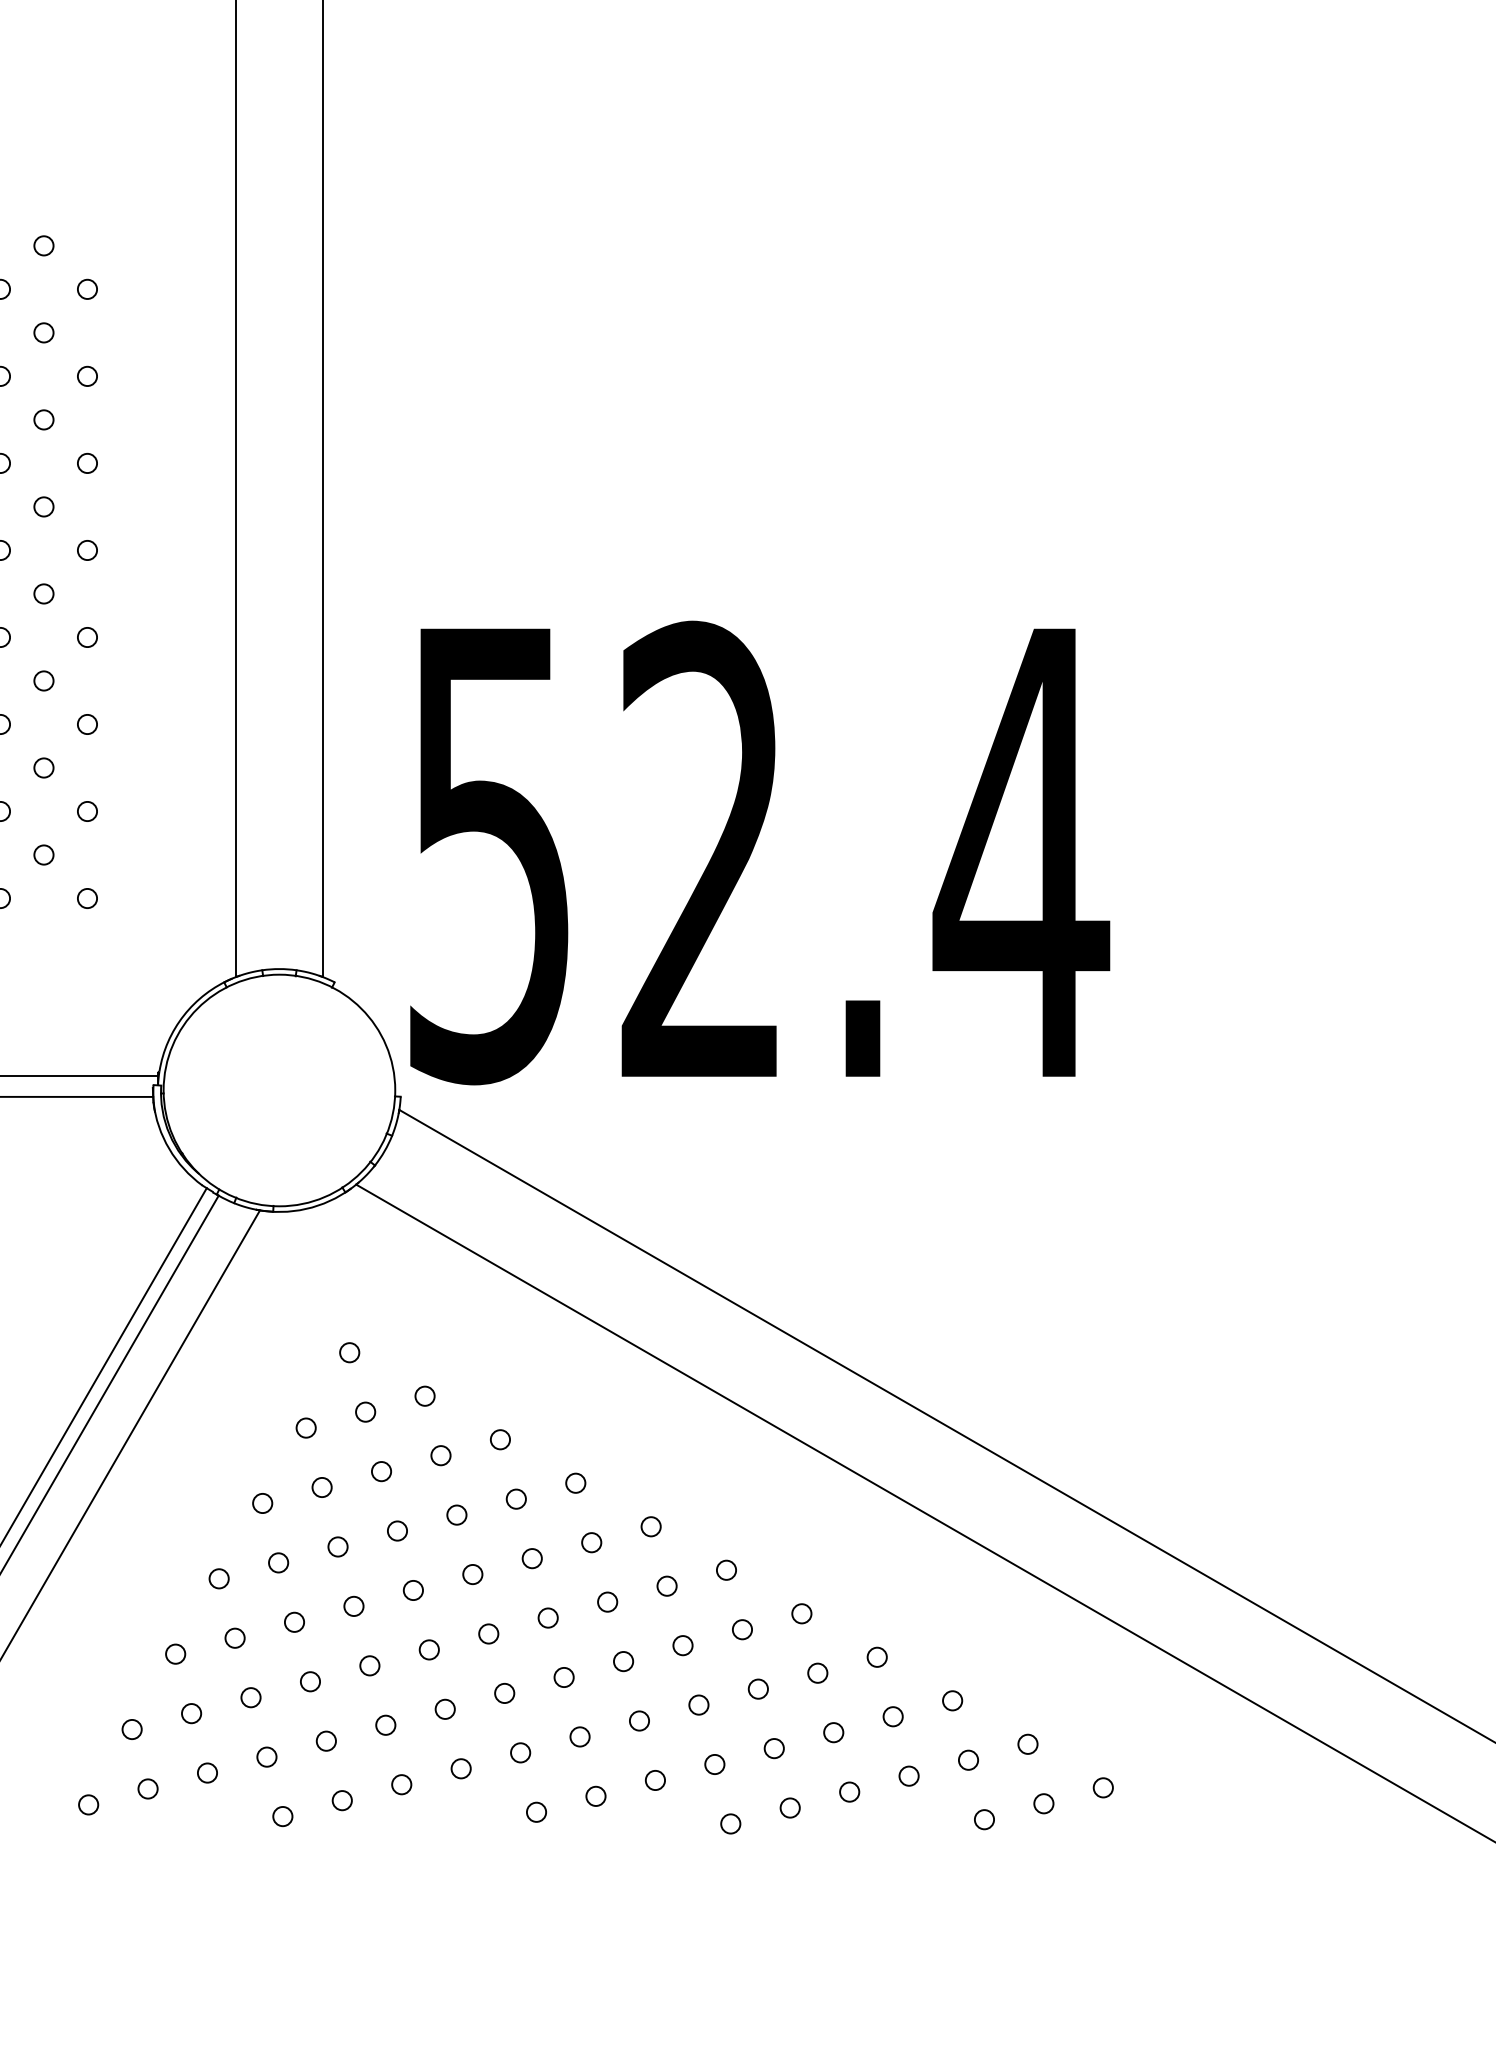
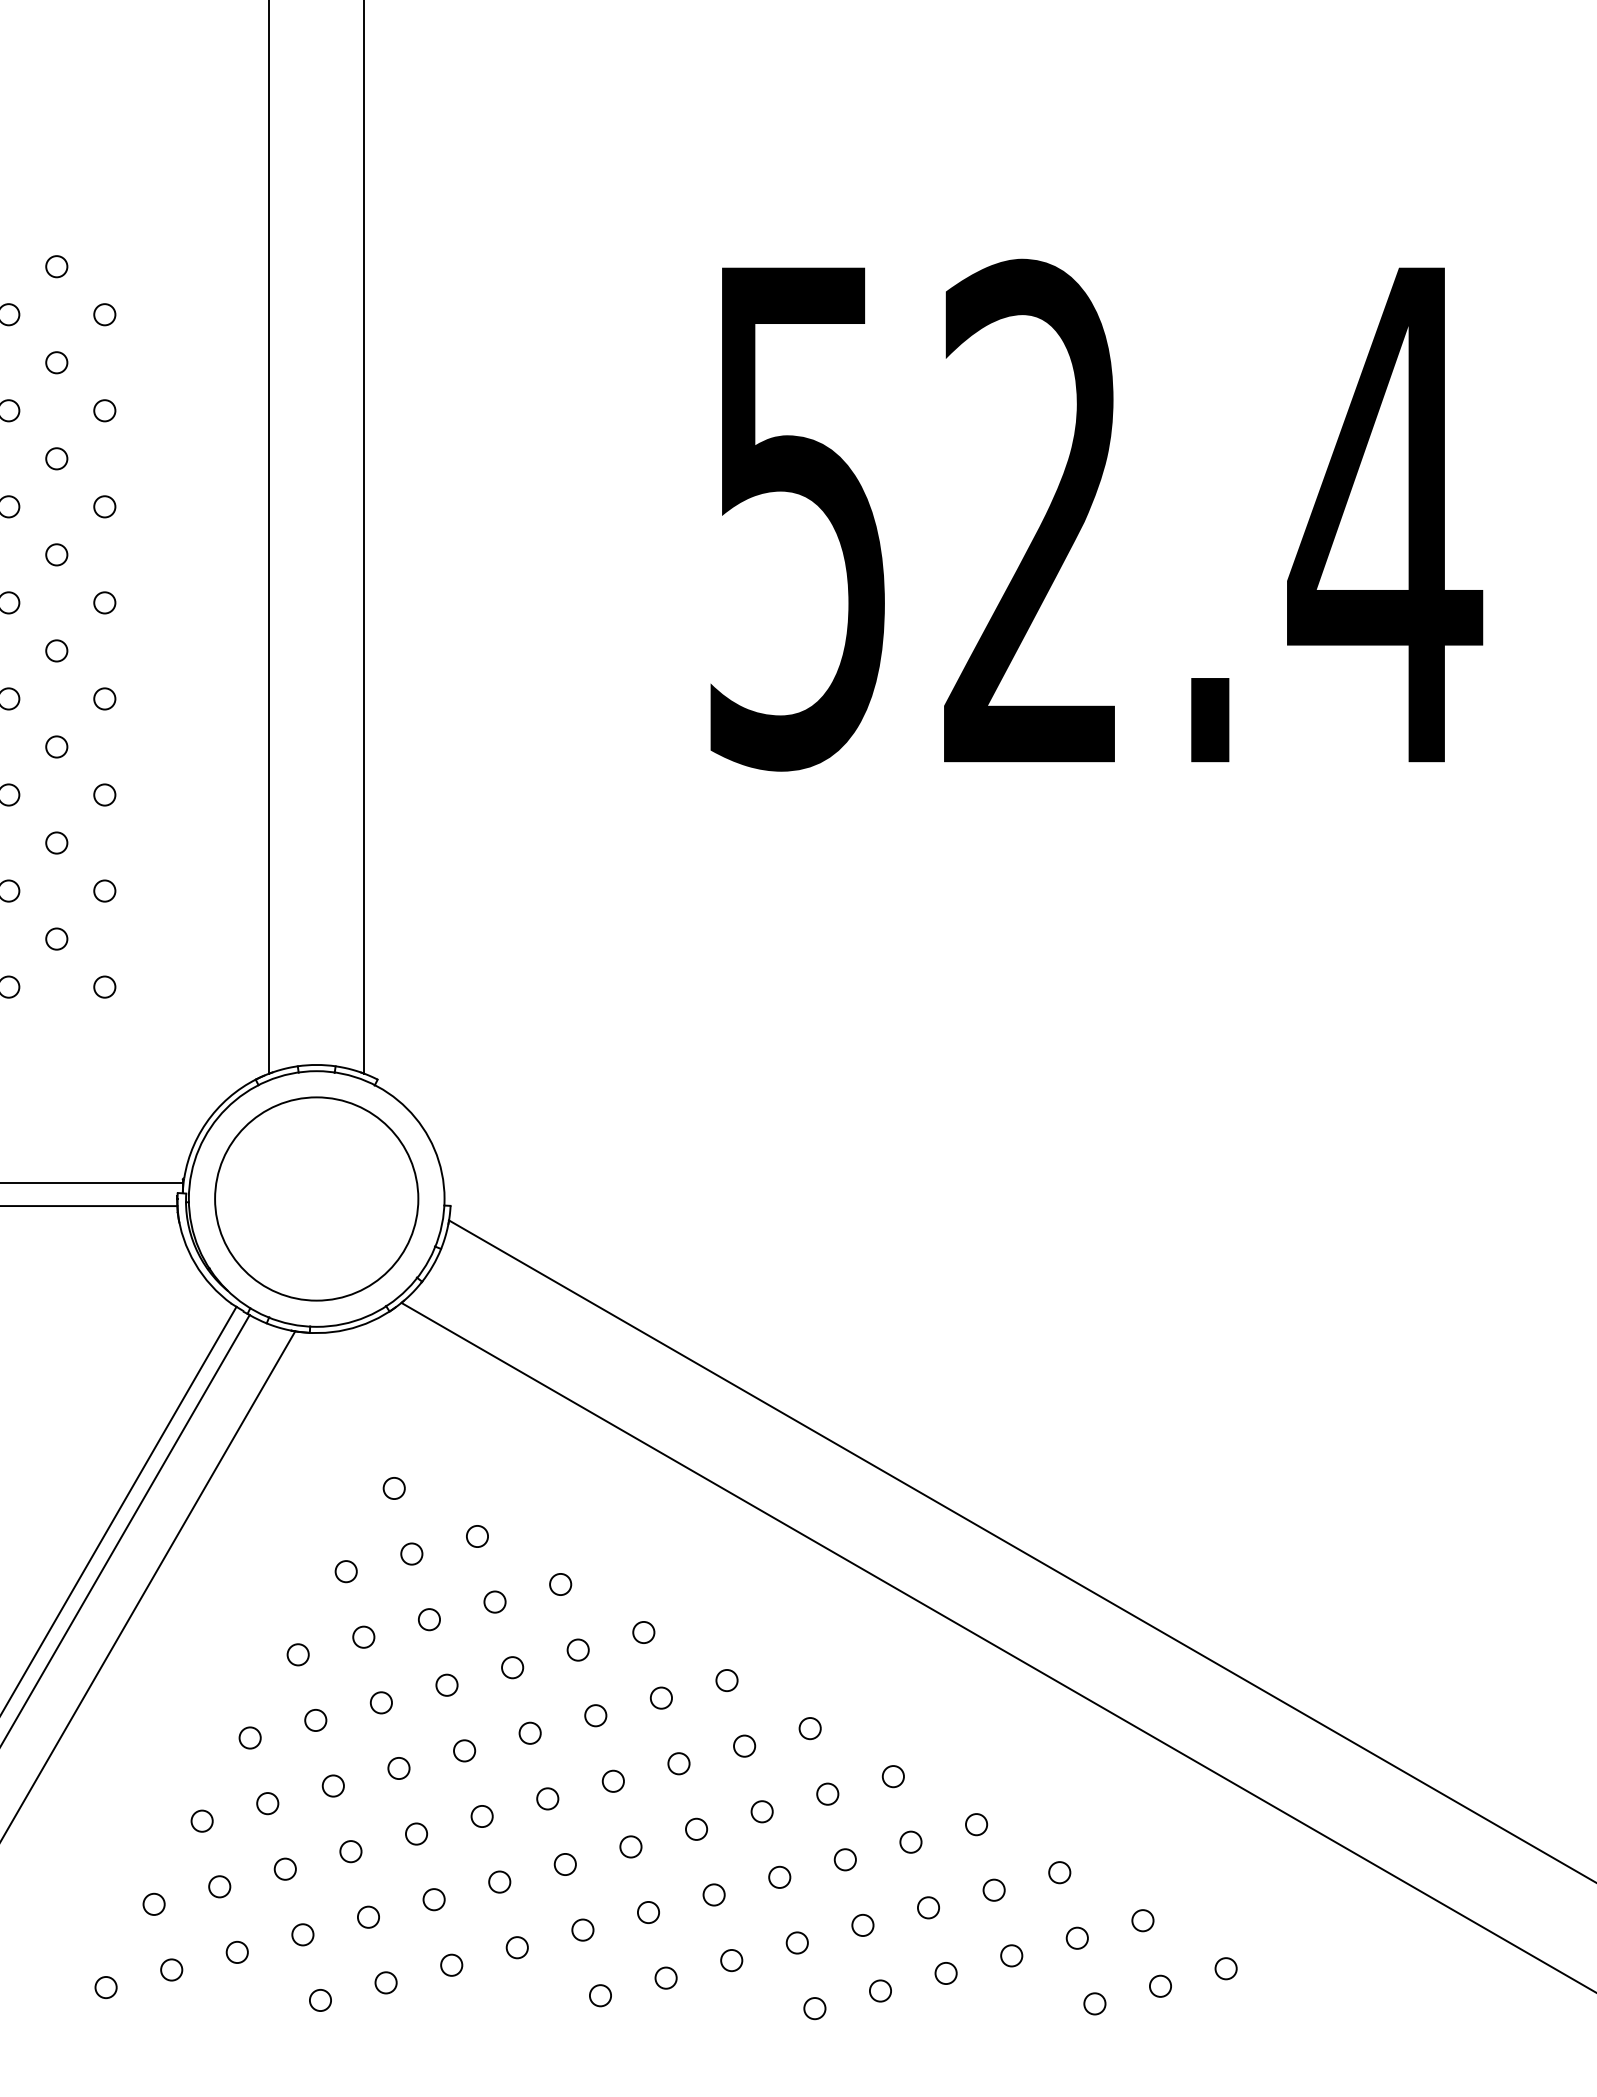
text: (760, 852) -> (1097, 514), moved
circle: (279, 1090) -> (316, 1199), added

